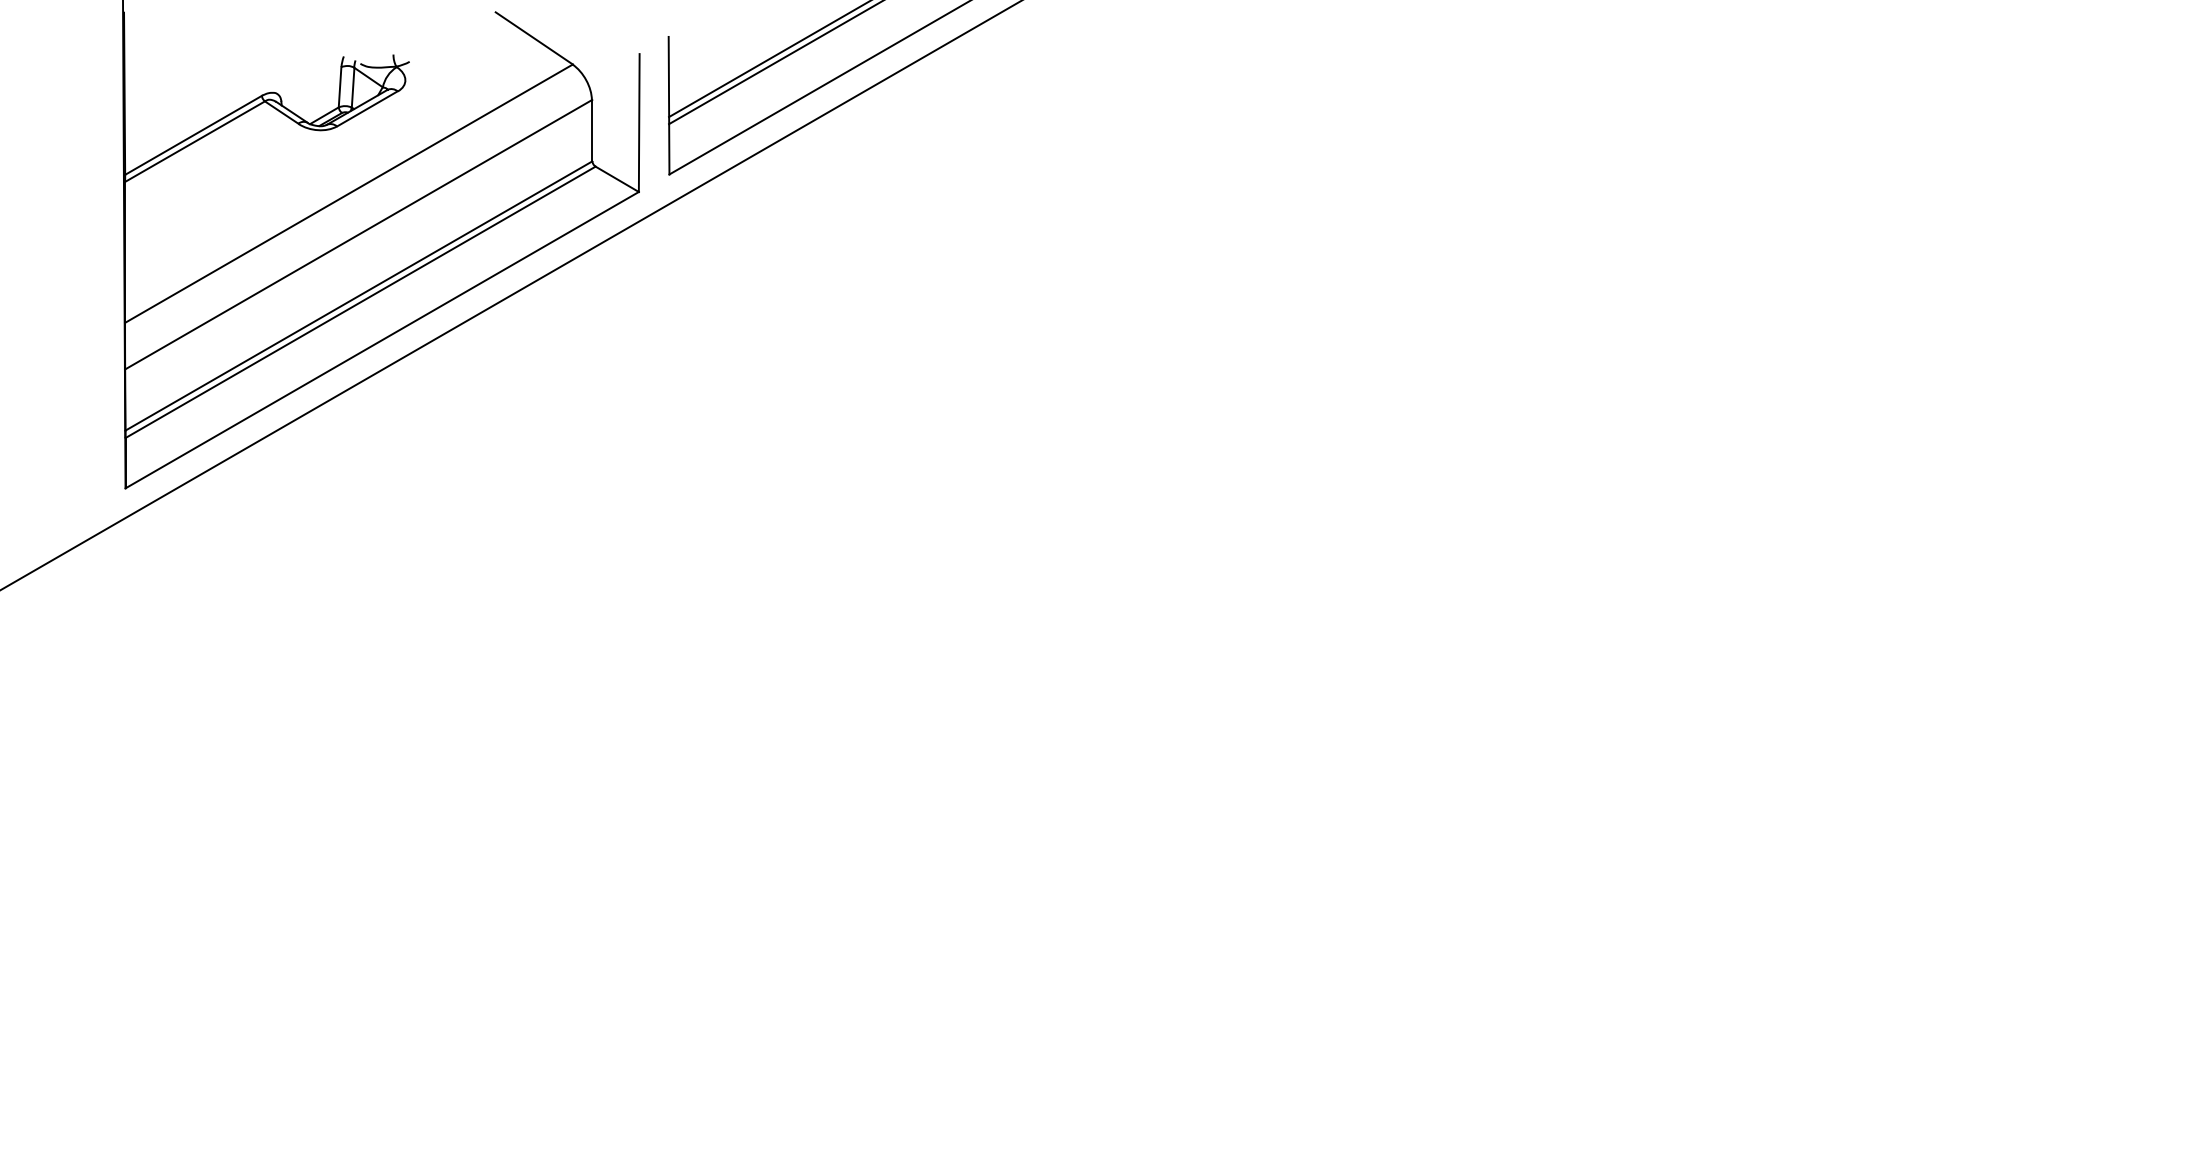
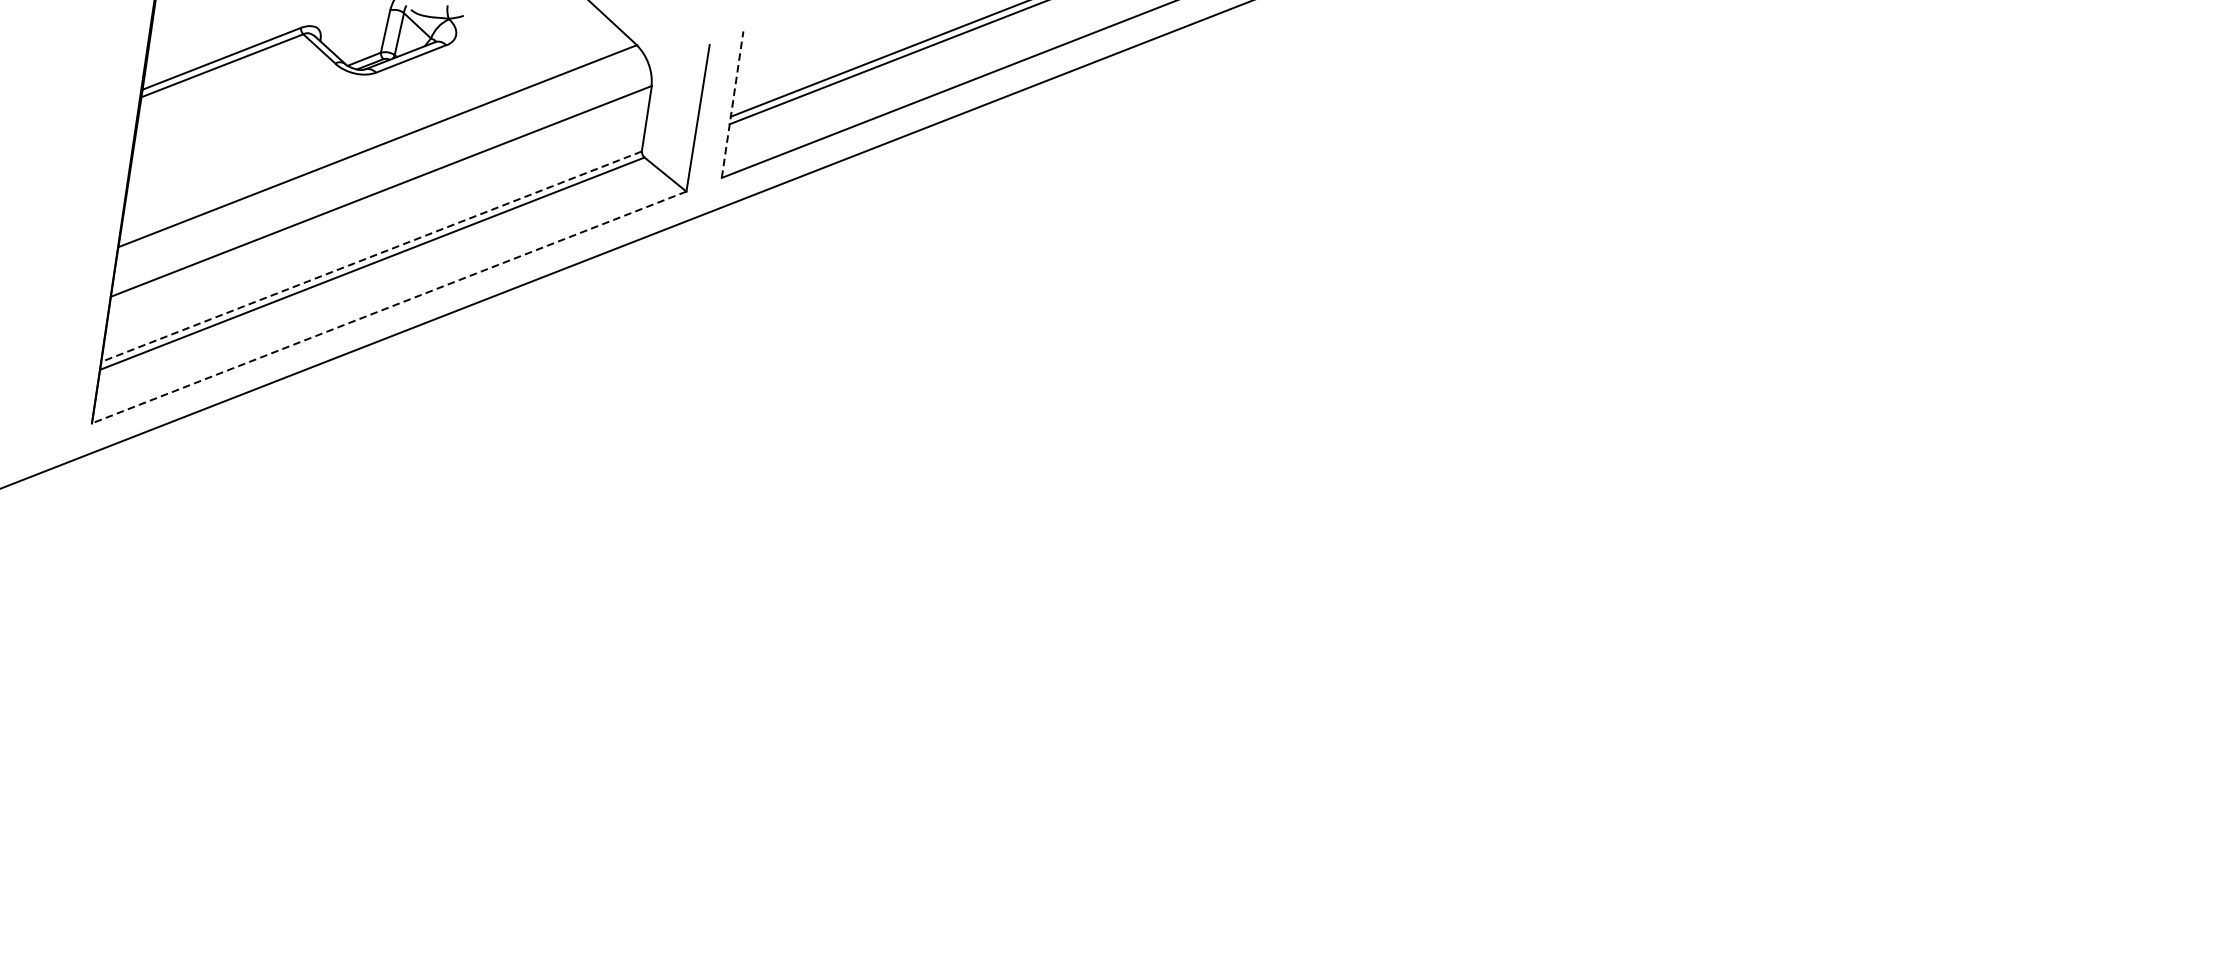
line: (669, 105) -> (733, 104), solid -> dashed
line: (358, 296) -> (371, 257), solid -> dashed
line: (381, 340) -> (388, 307), solid -> dashed

